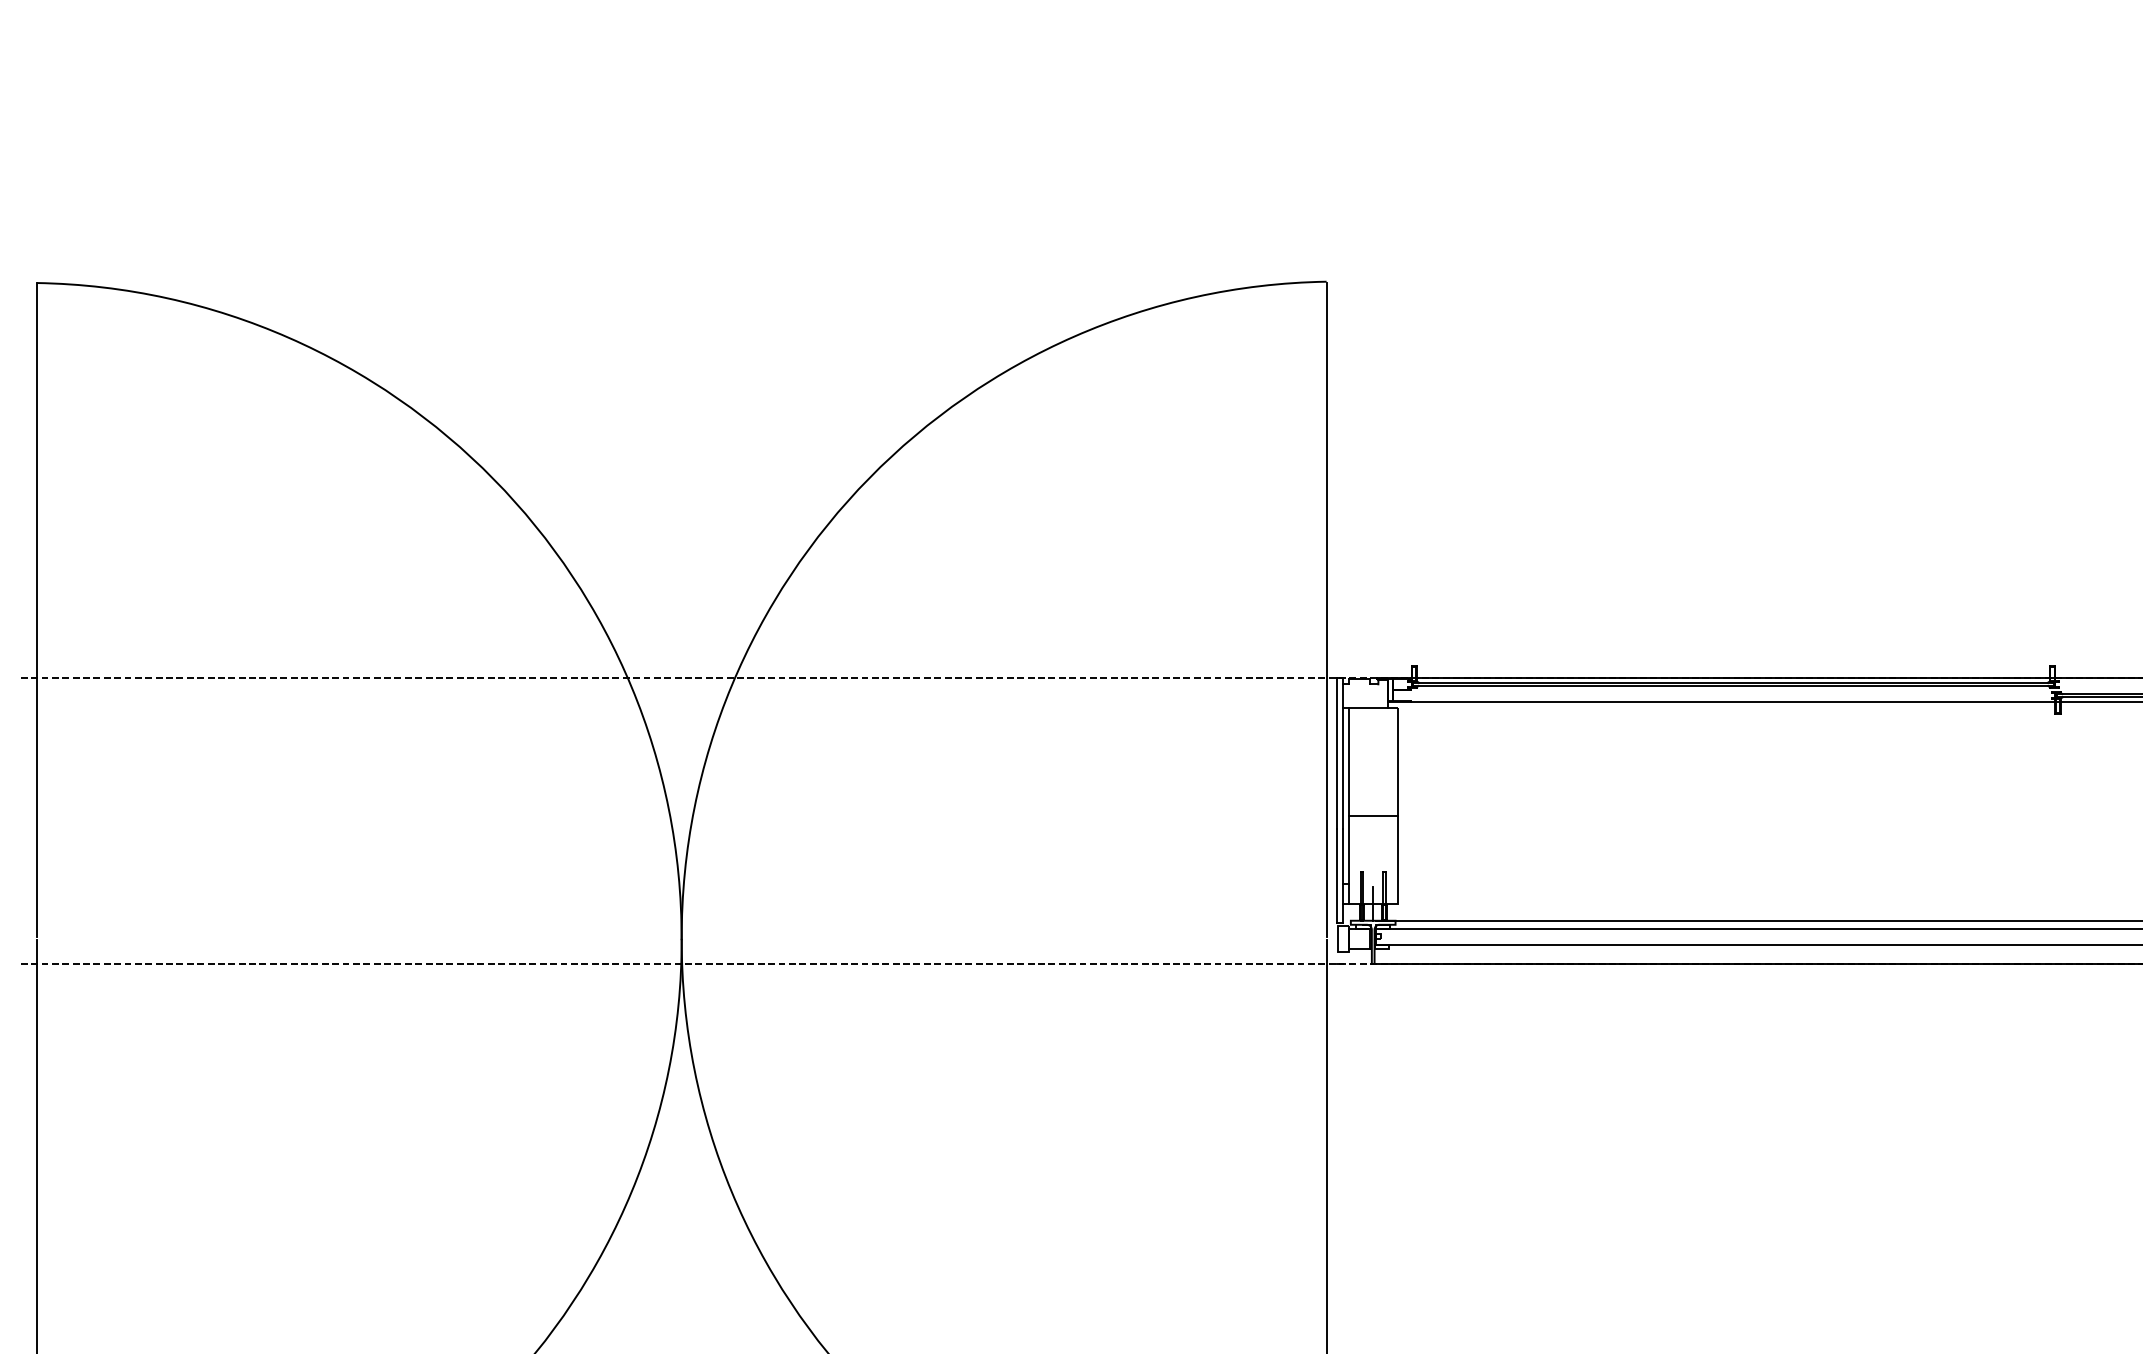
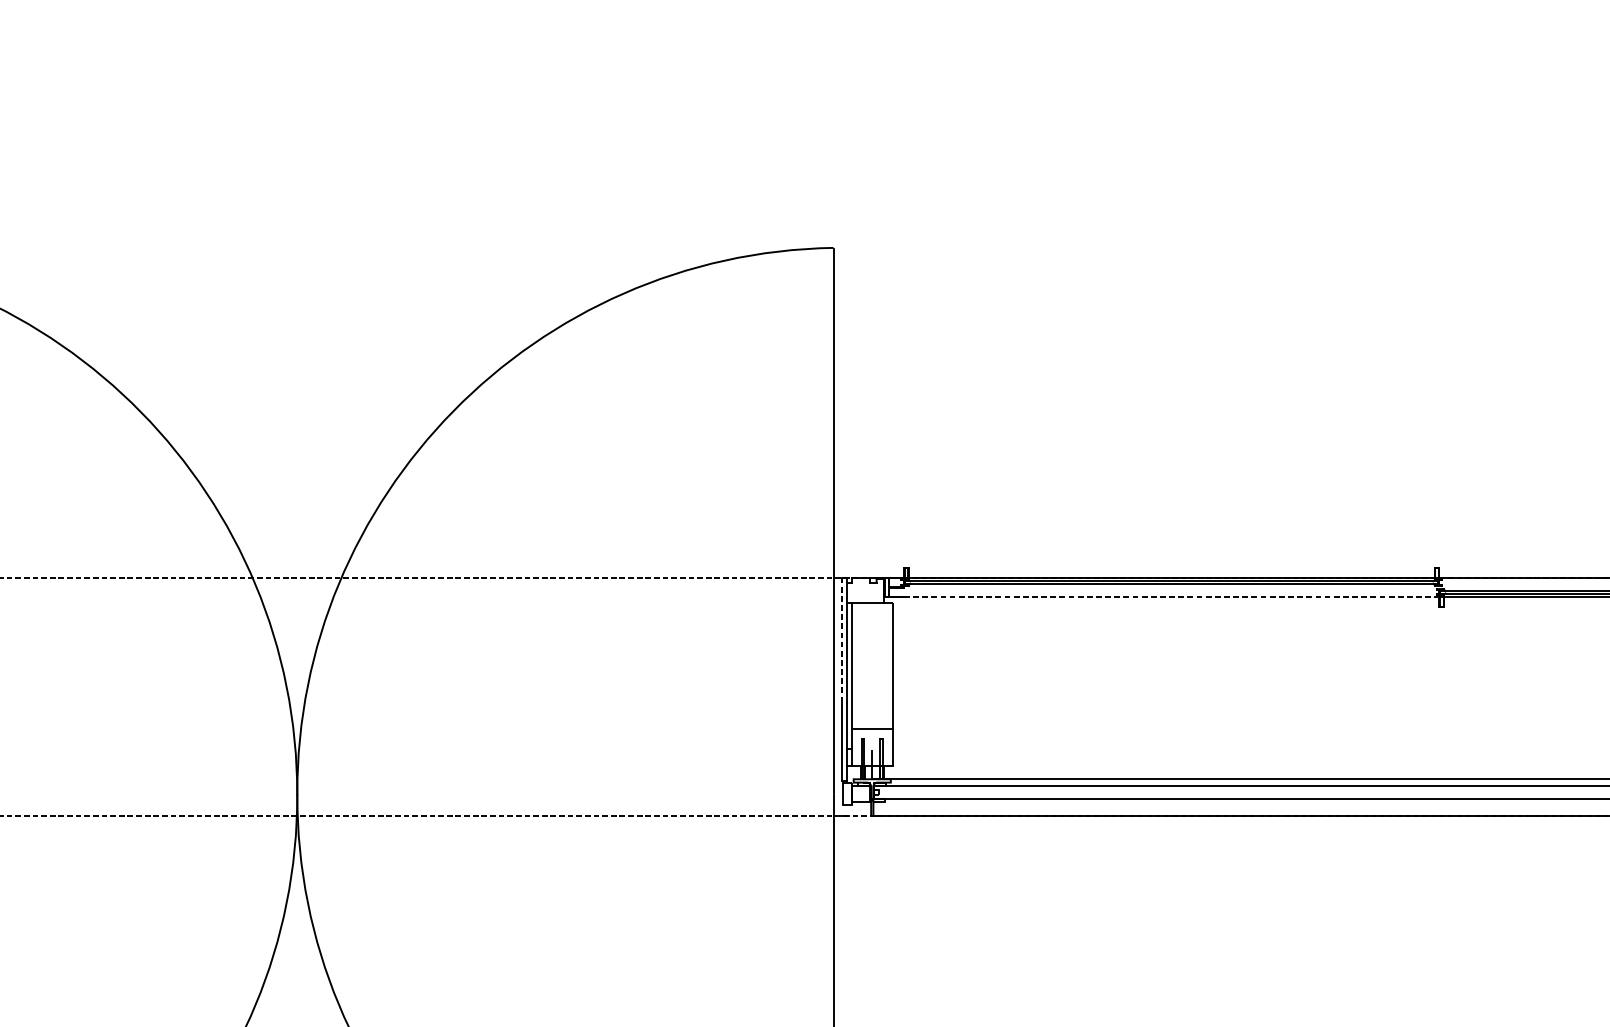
line: (1733, 701) -> (1171, 596), solid -> dashed
line: (1337, 753) -> (842, 640), solid -> dashed
line: (1373, 815) -> (872, 728), moved

